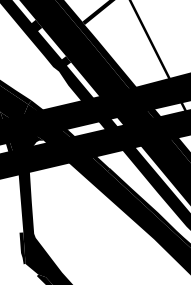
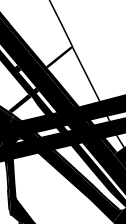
fill: (39, 82) -> (19, 103), added
fill: (18, 202) -> (6, 177), added

